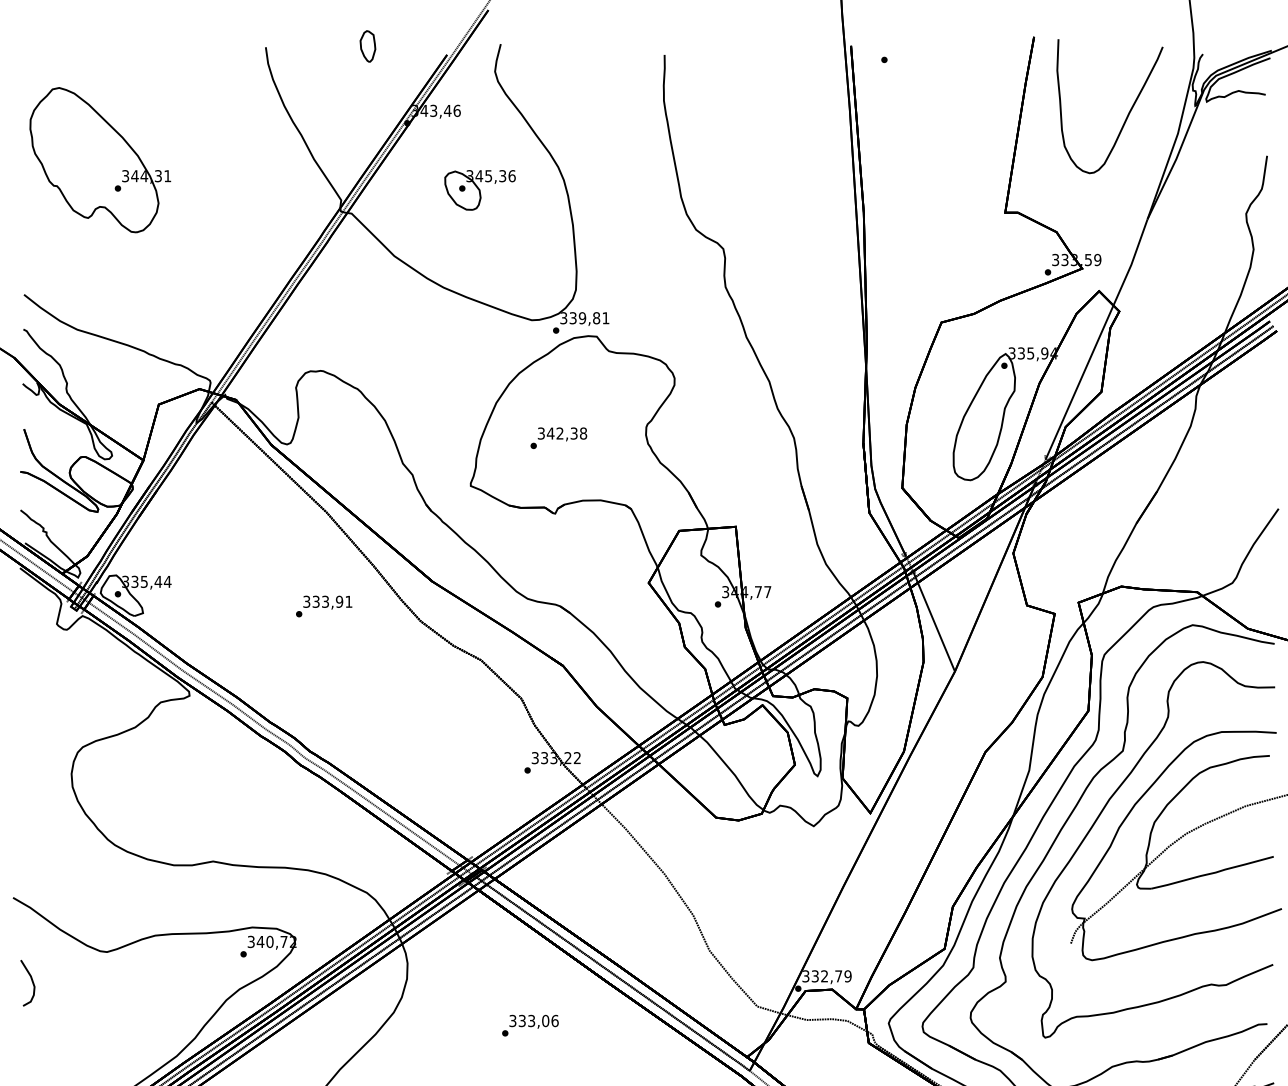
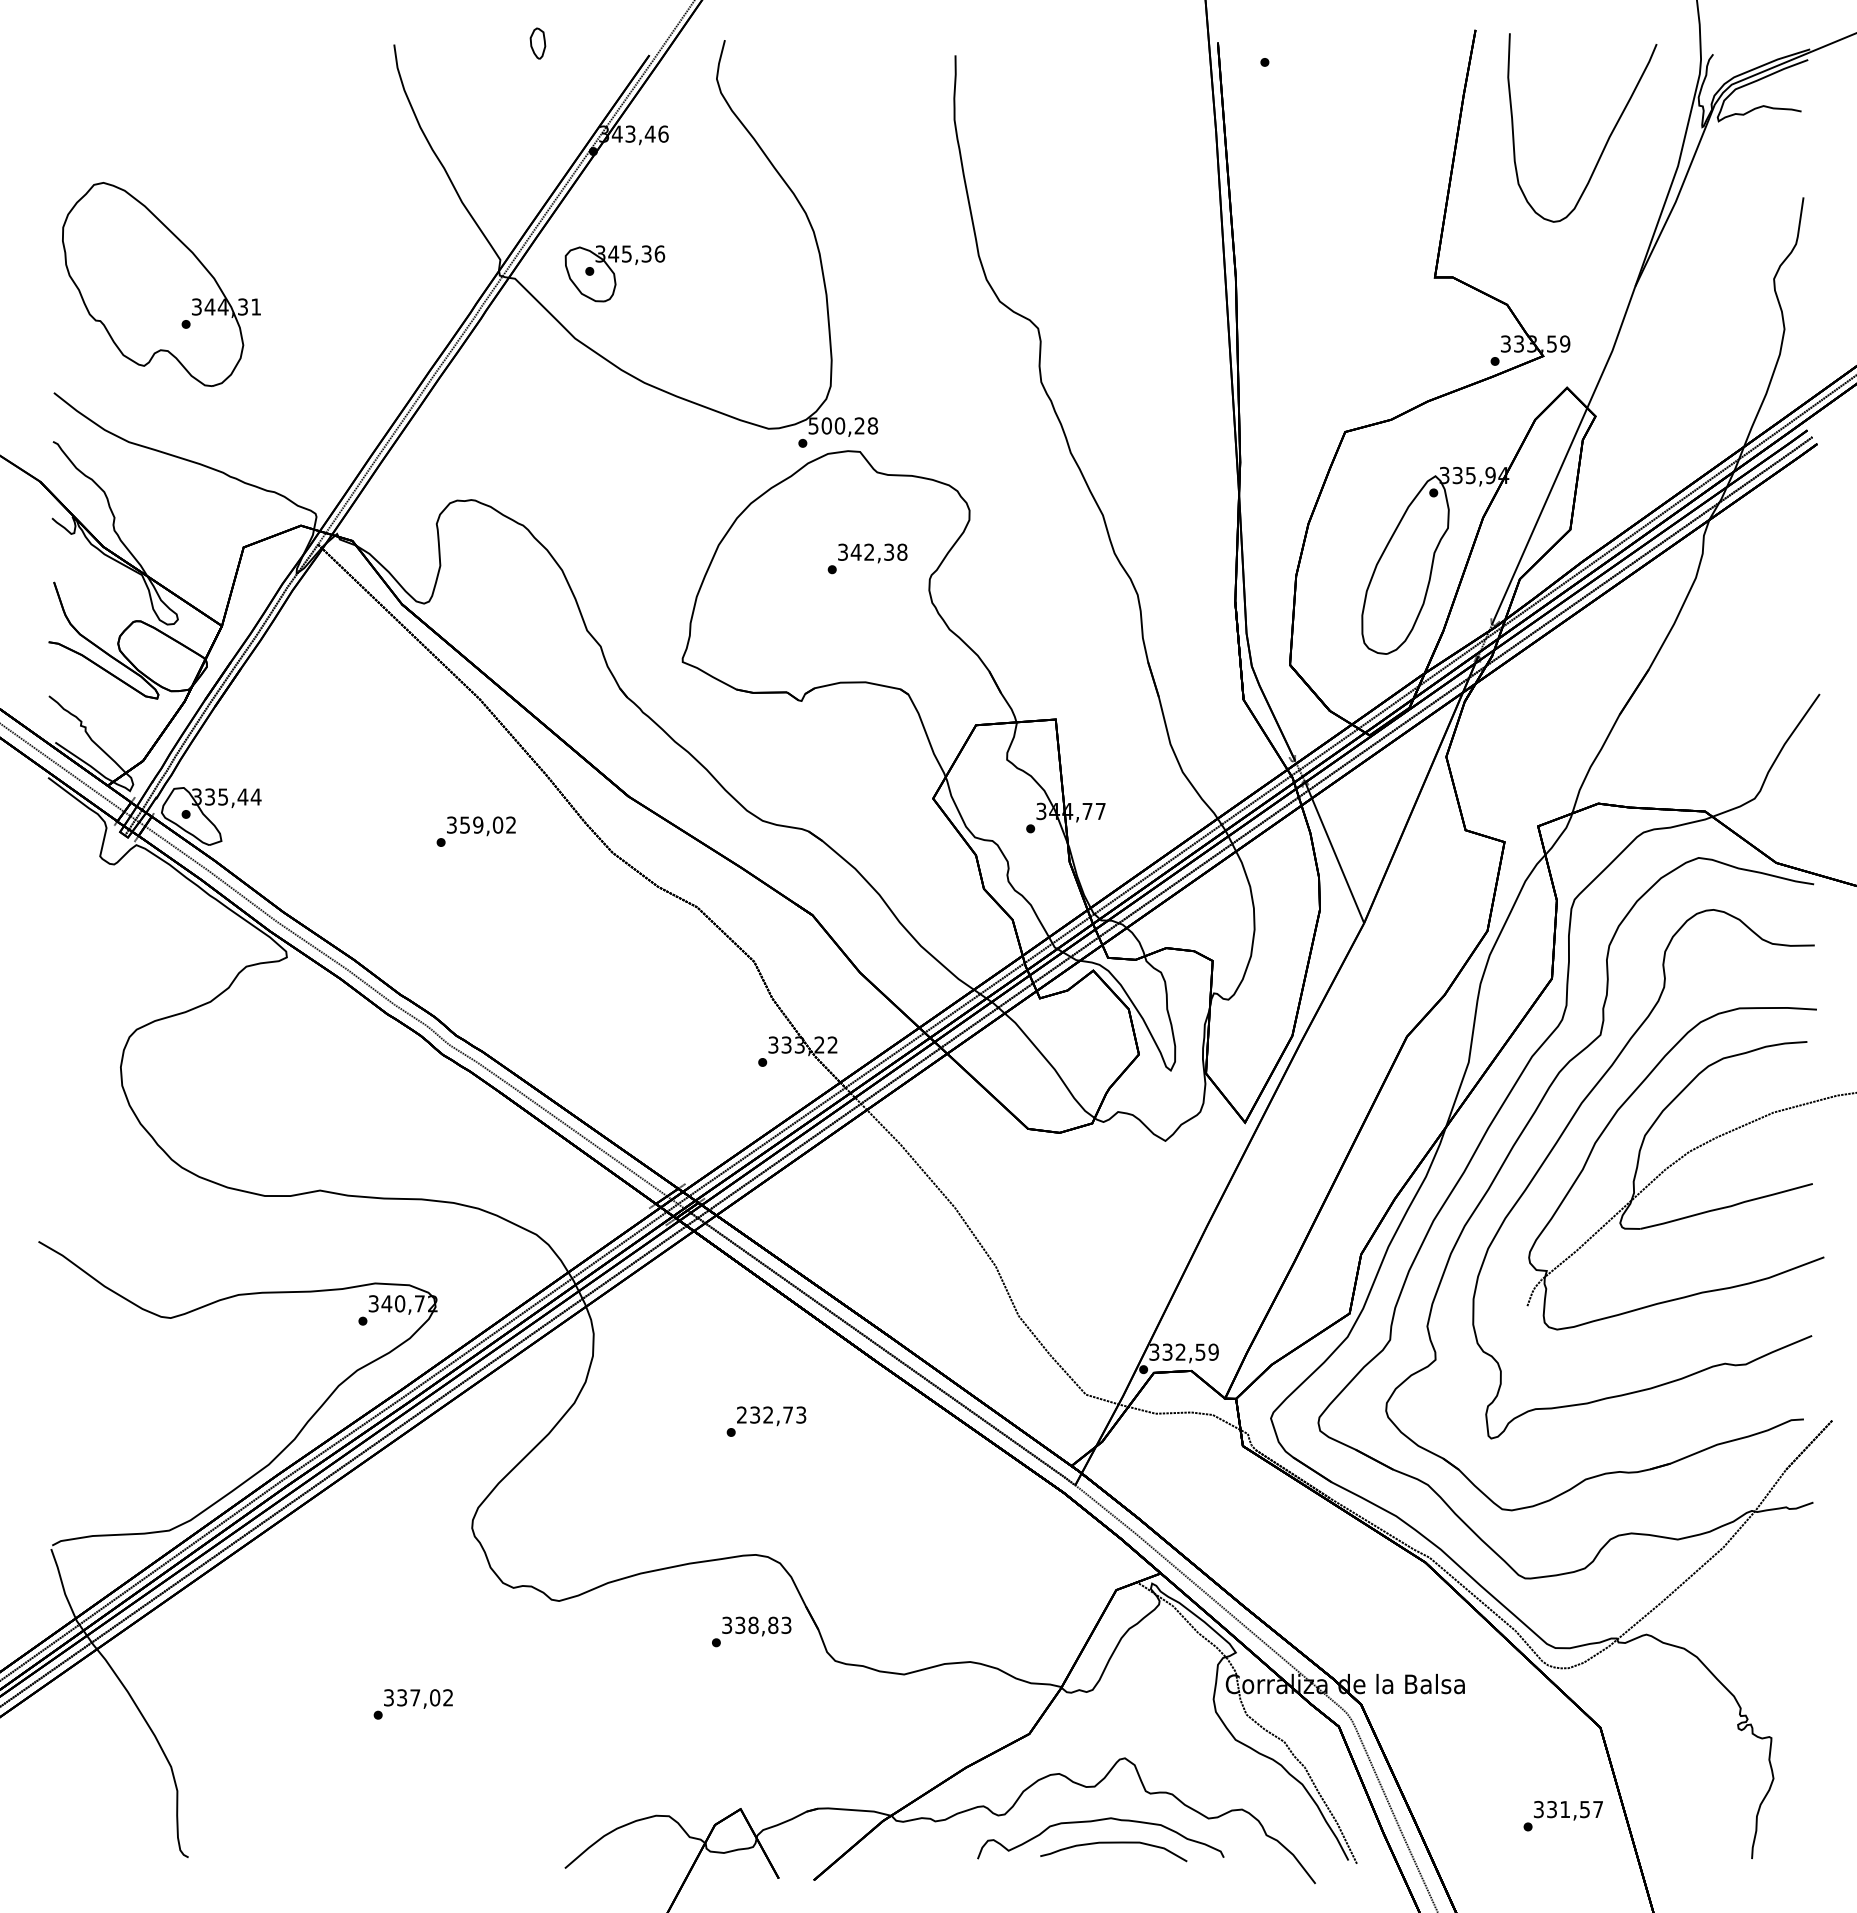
part: (367, 46) -> (537, 43), size x0.7
part: (100, 160) -> (161, 284), moved
part: (479, 190) -> (614, 273), moved
text: (585, 317) -> (843, 425), 339,81 -> 500,28
text: (558, 437) -> (867, 558), moved
text: (332, 601) -> (487, 824), 333,91 -> 359,02
text: (838, 975) -> (1200, 1351), 332,79 -> 332,59
part: (28, 982) -> (59, 1361), removed
text: (533, 1020) -> (771, 1414), 333,06 -> 232,73

